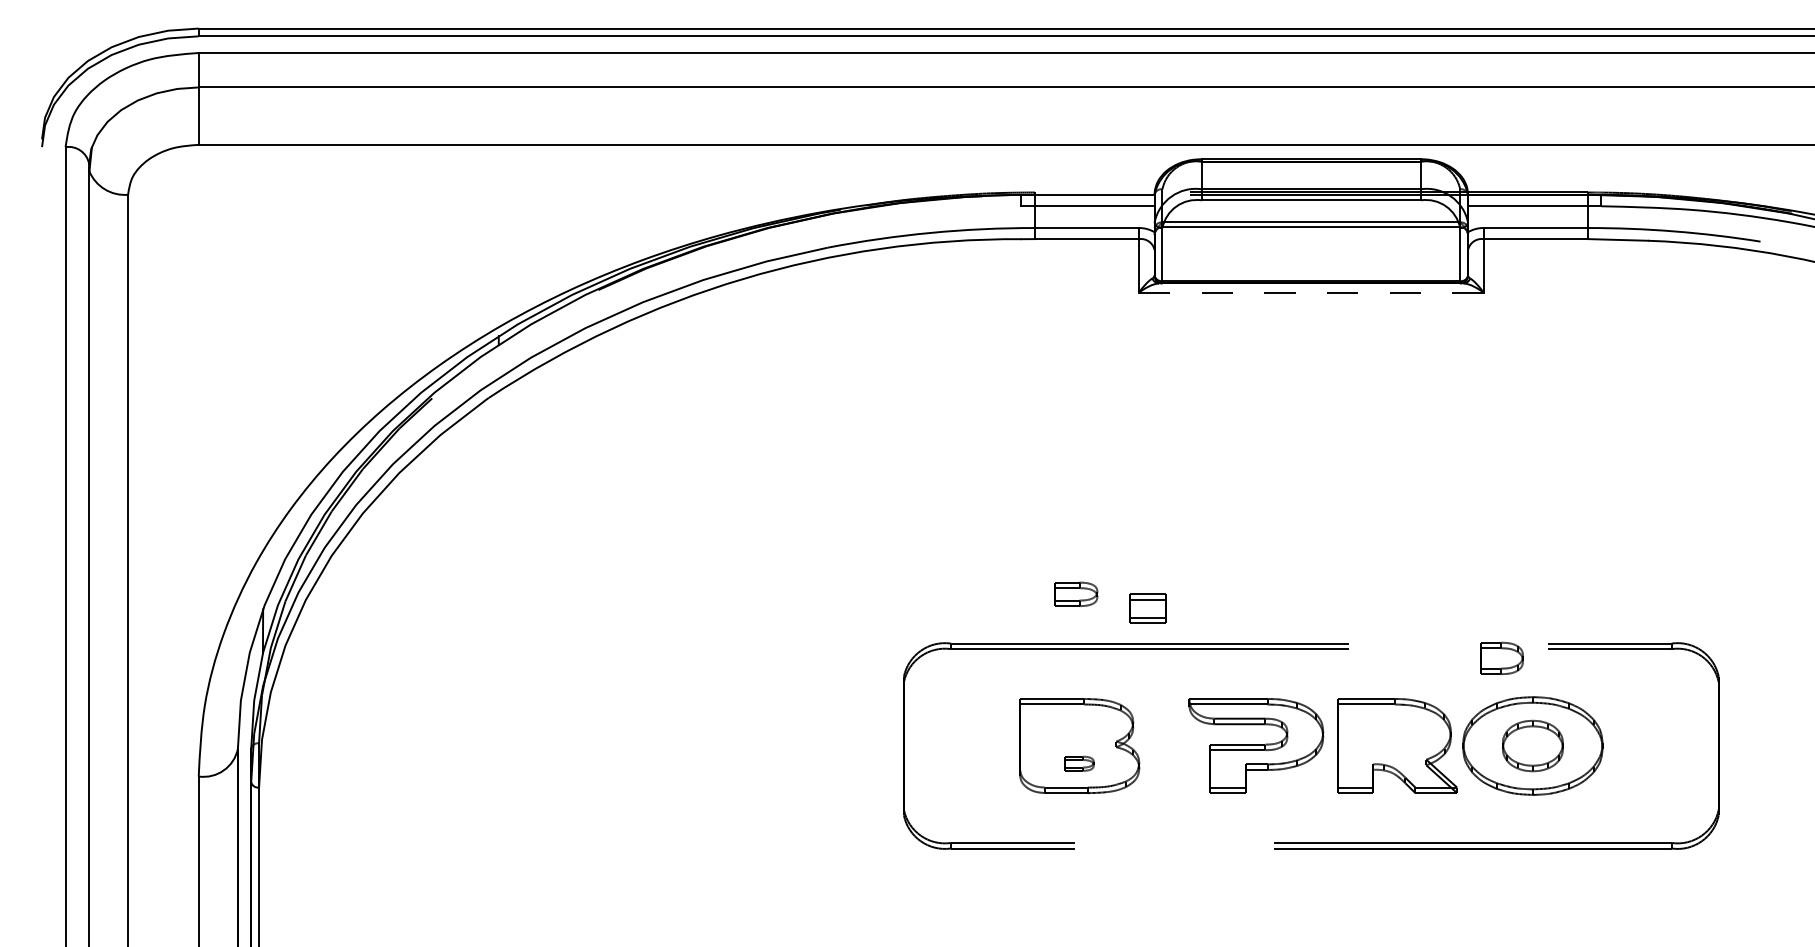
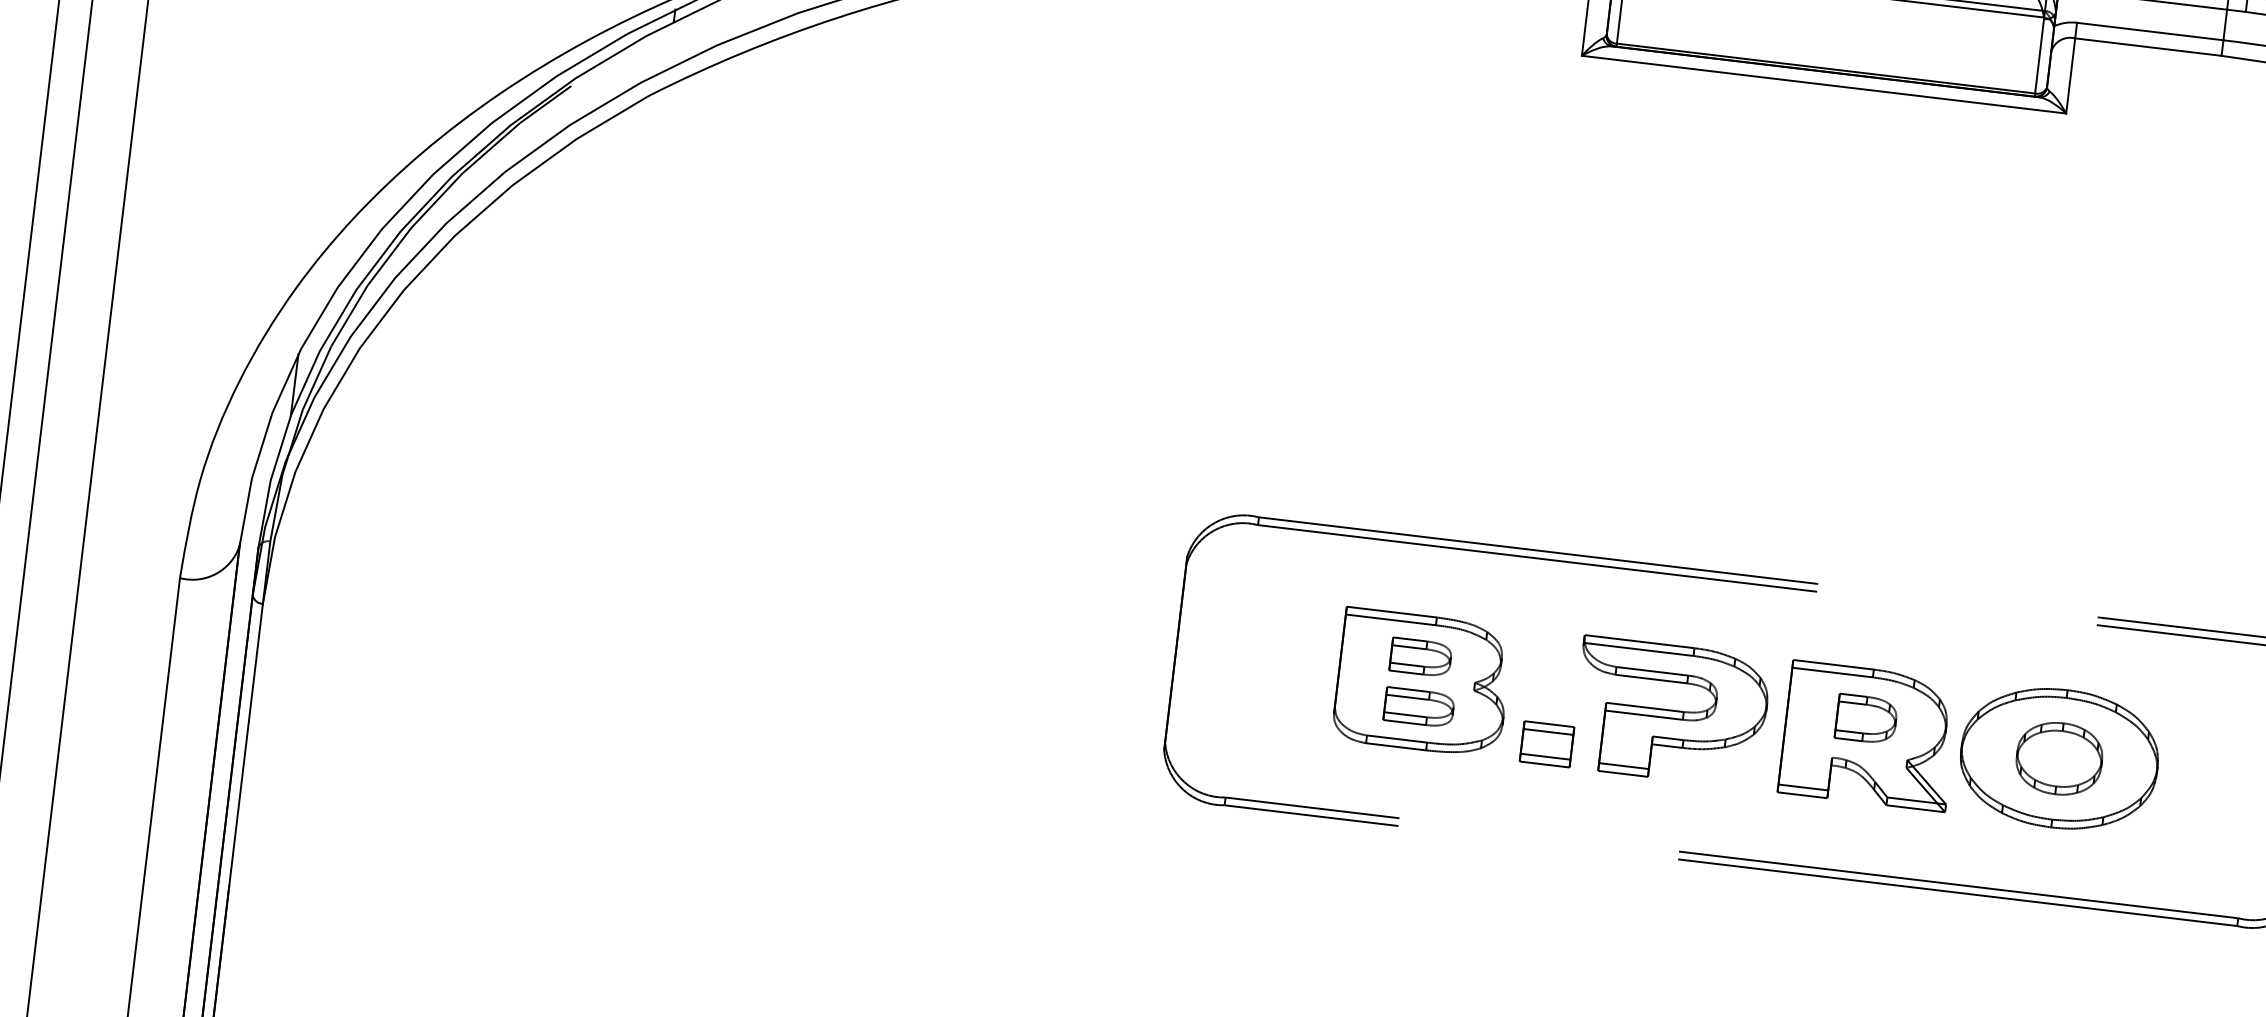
line: (1310, 292) -> (1822, 84), dashed -> solid
part: (1076, 593) -> (1421, 656), moved
part: (1147, 608) -> (1546, 743), moved
part: (1501, 658) -> (1865, 719), moved
part: (1079, 763) -> (1419, 707), size x1.67

